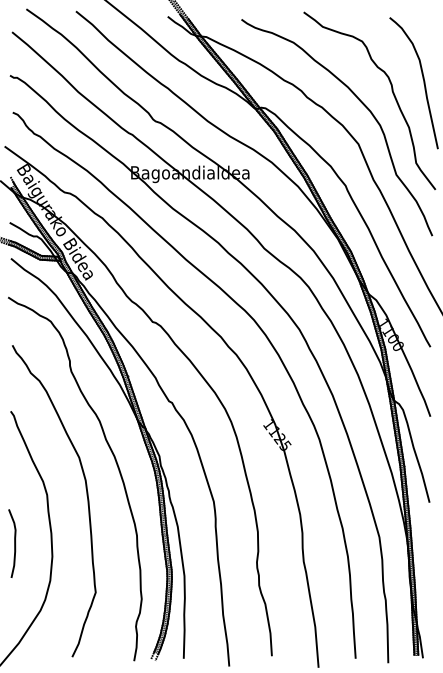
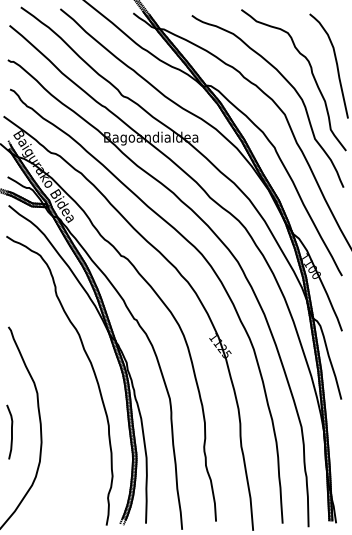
part: (86, 496) -> (68, 394), removed

